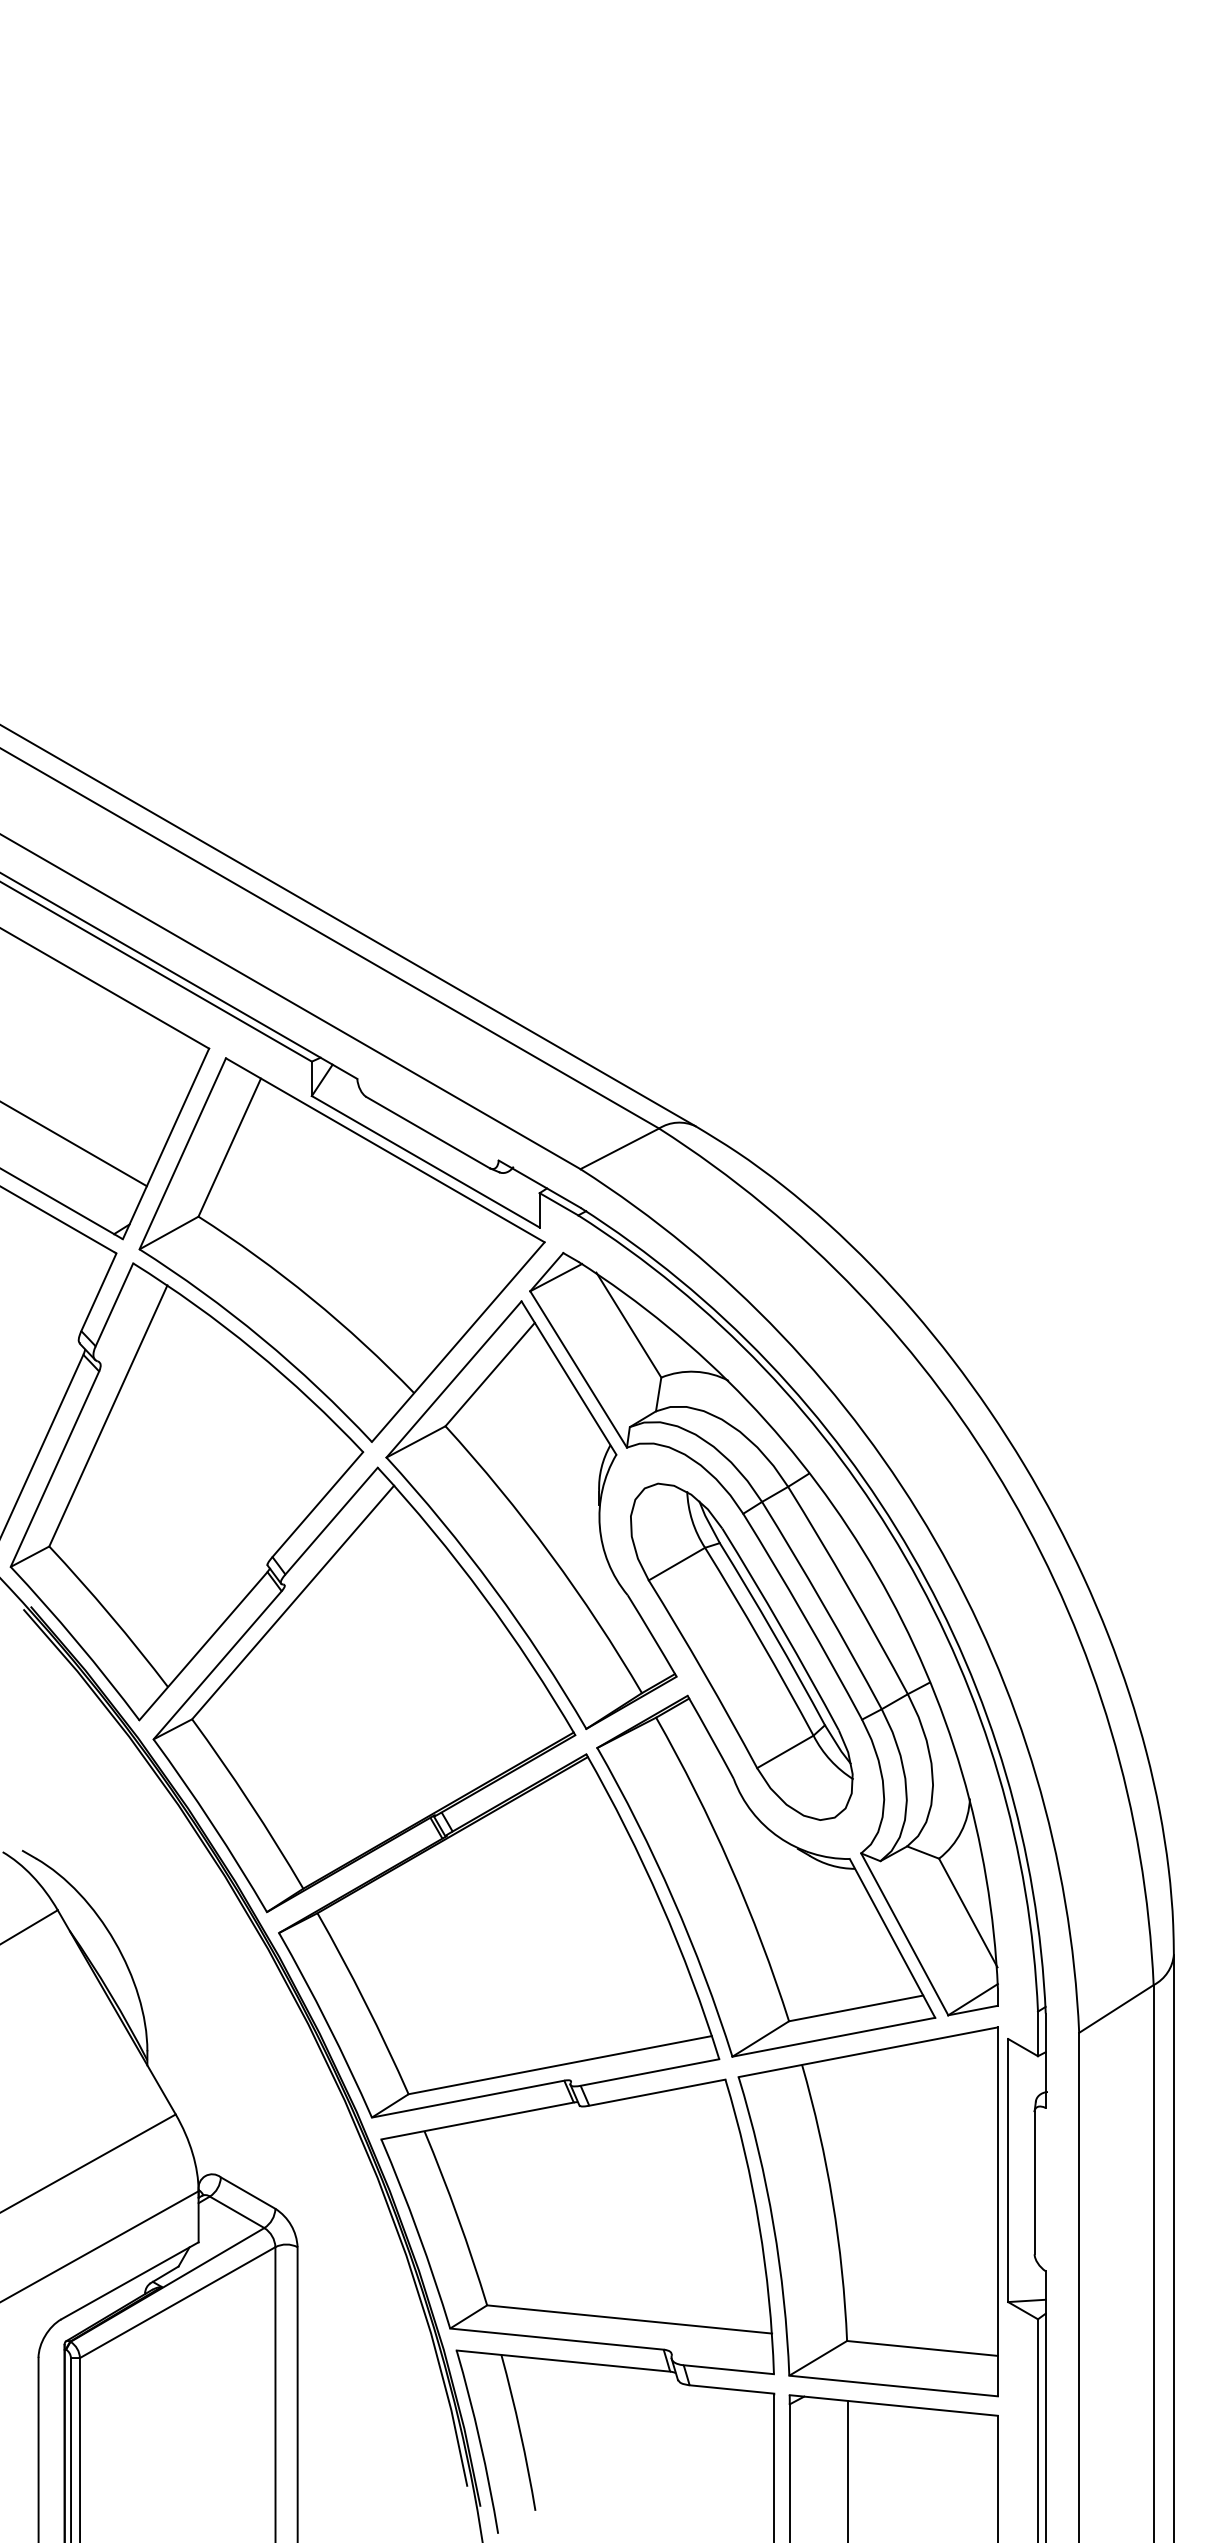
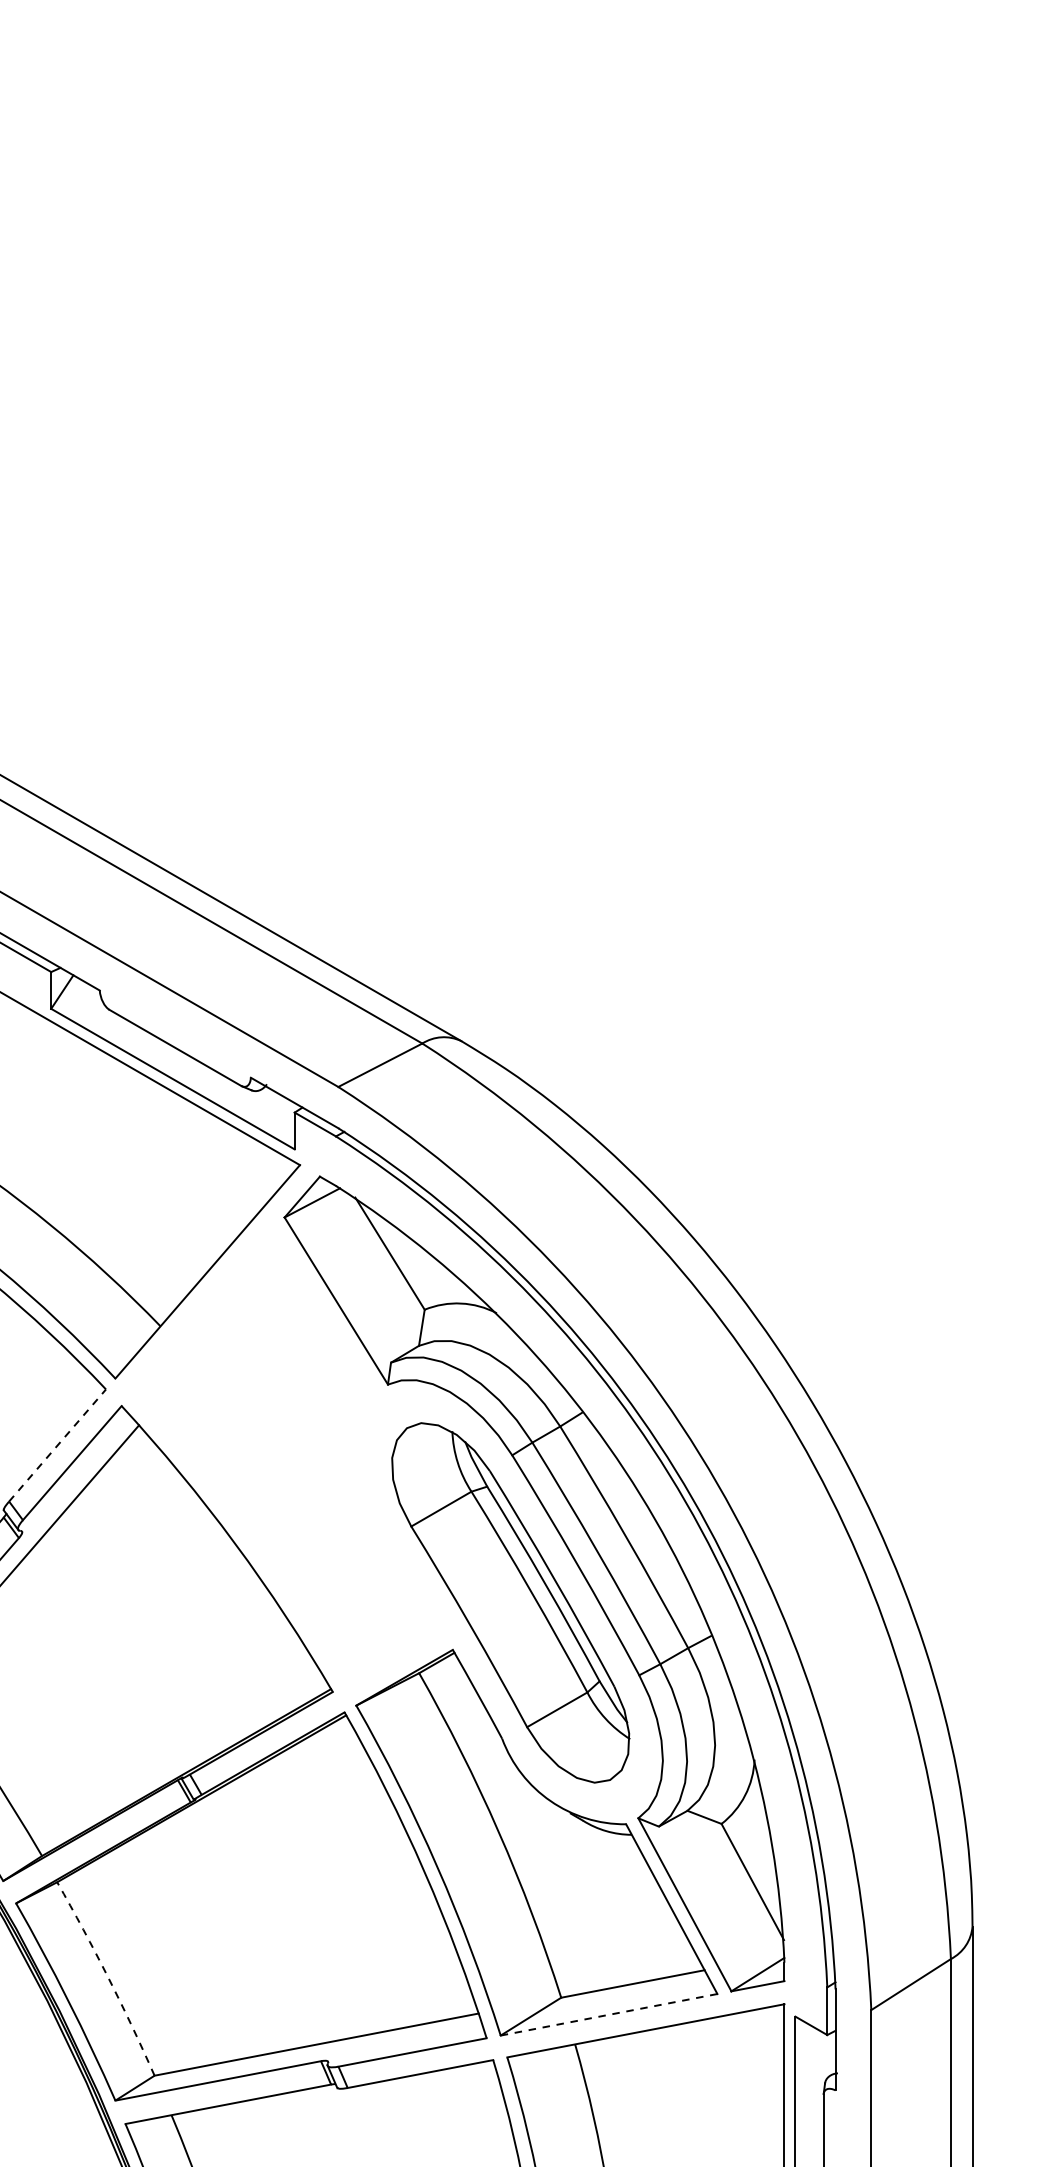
line: (318, 1504) -> (58, 1445), solid -> dashed
part: (531, 1514) -> (285, 1456), removed
arc: (365, 2002) -> (108, 1977), solid -> dashed
line: (834, 2037) -> (609, 2015), solid -> dashed

